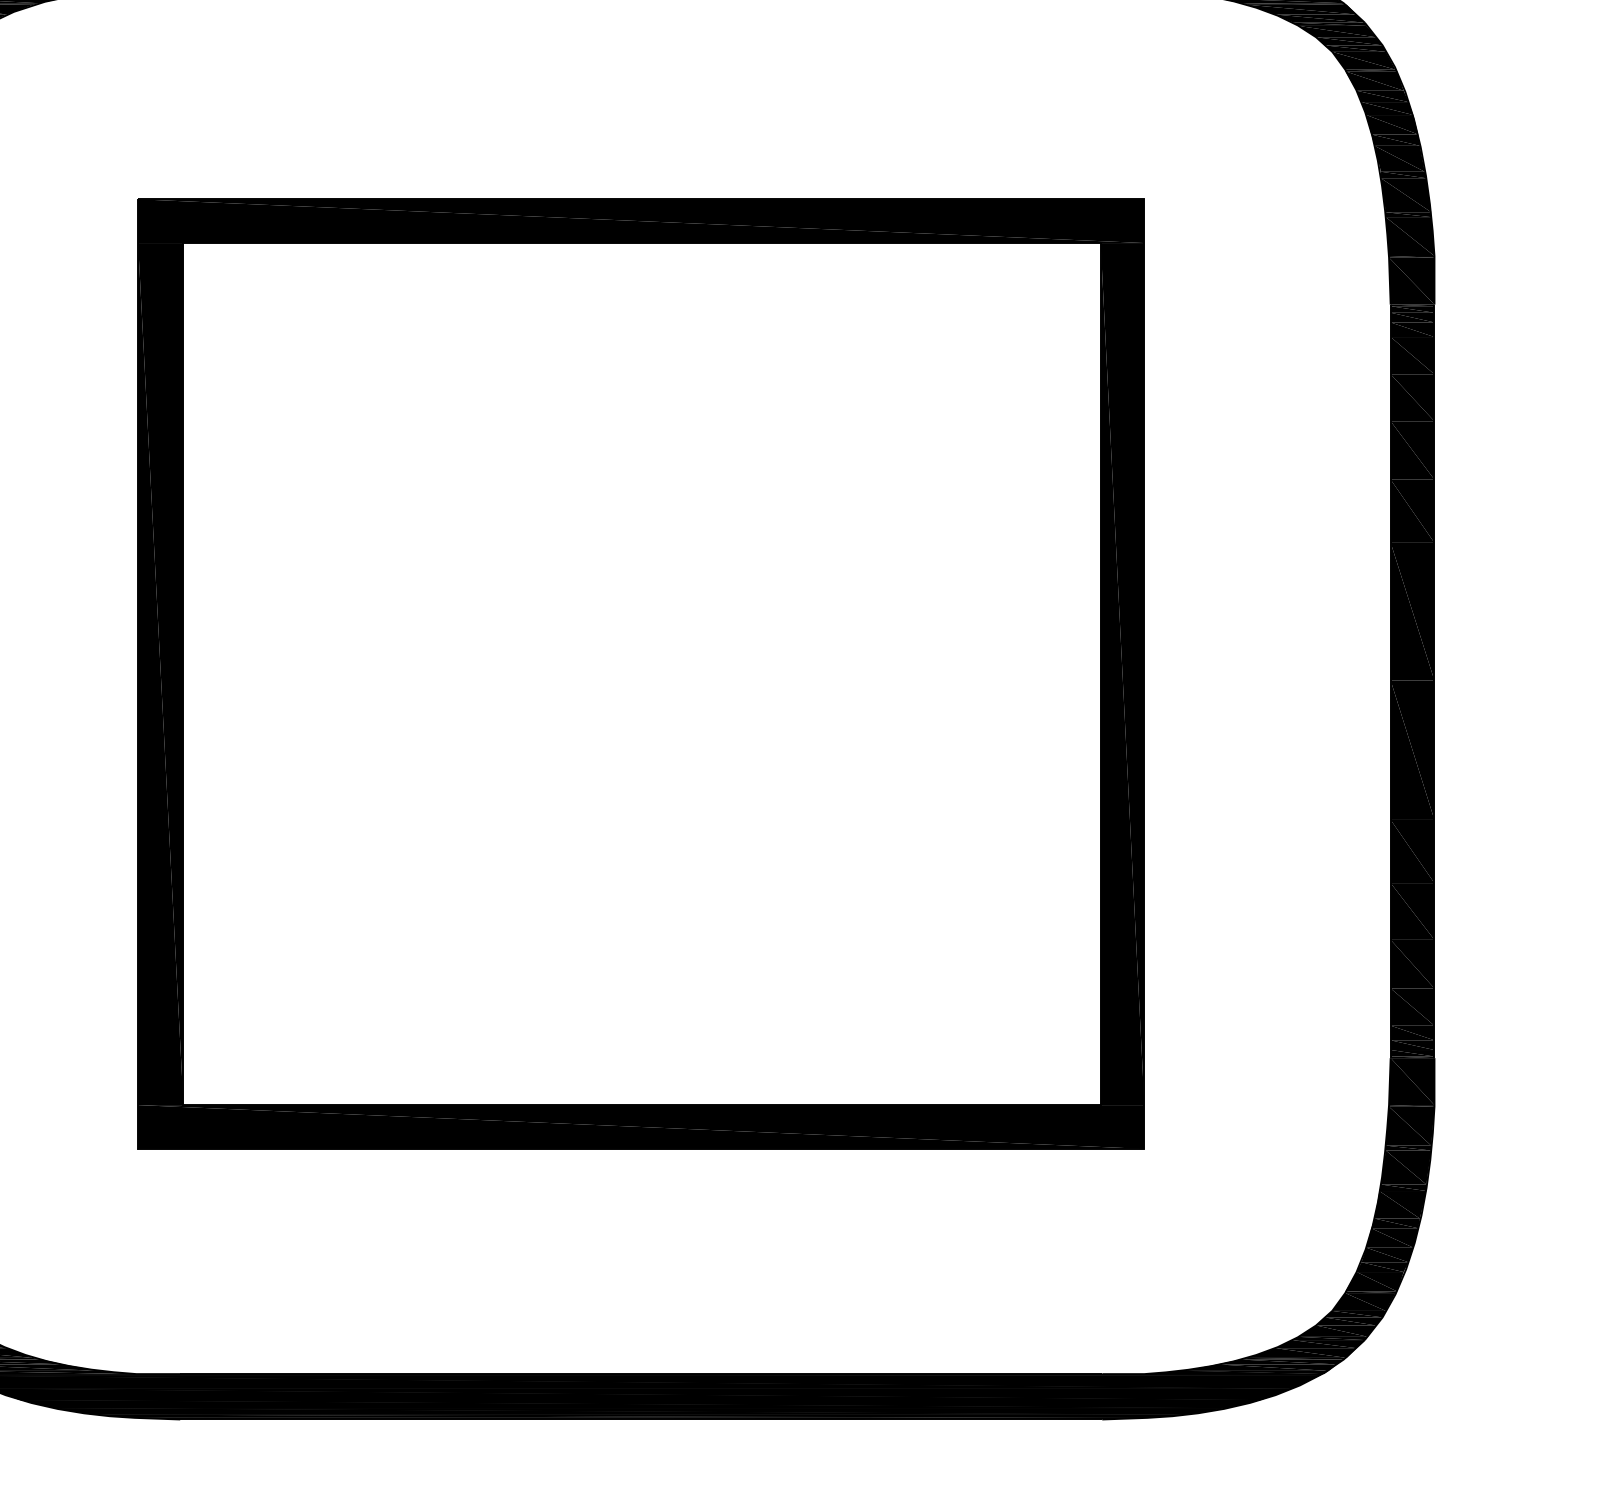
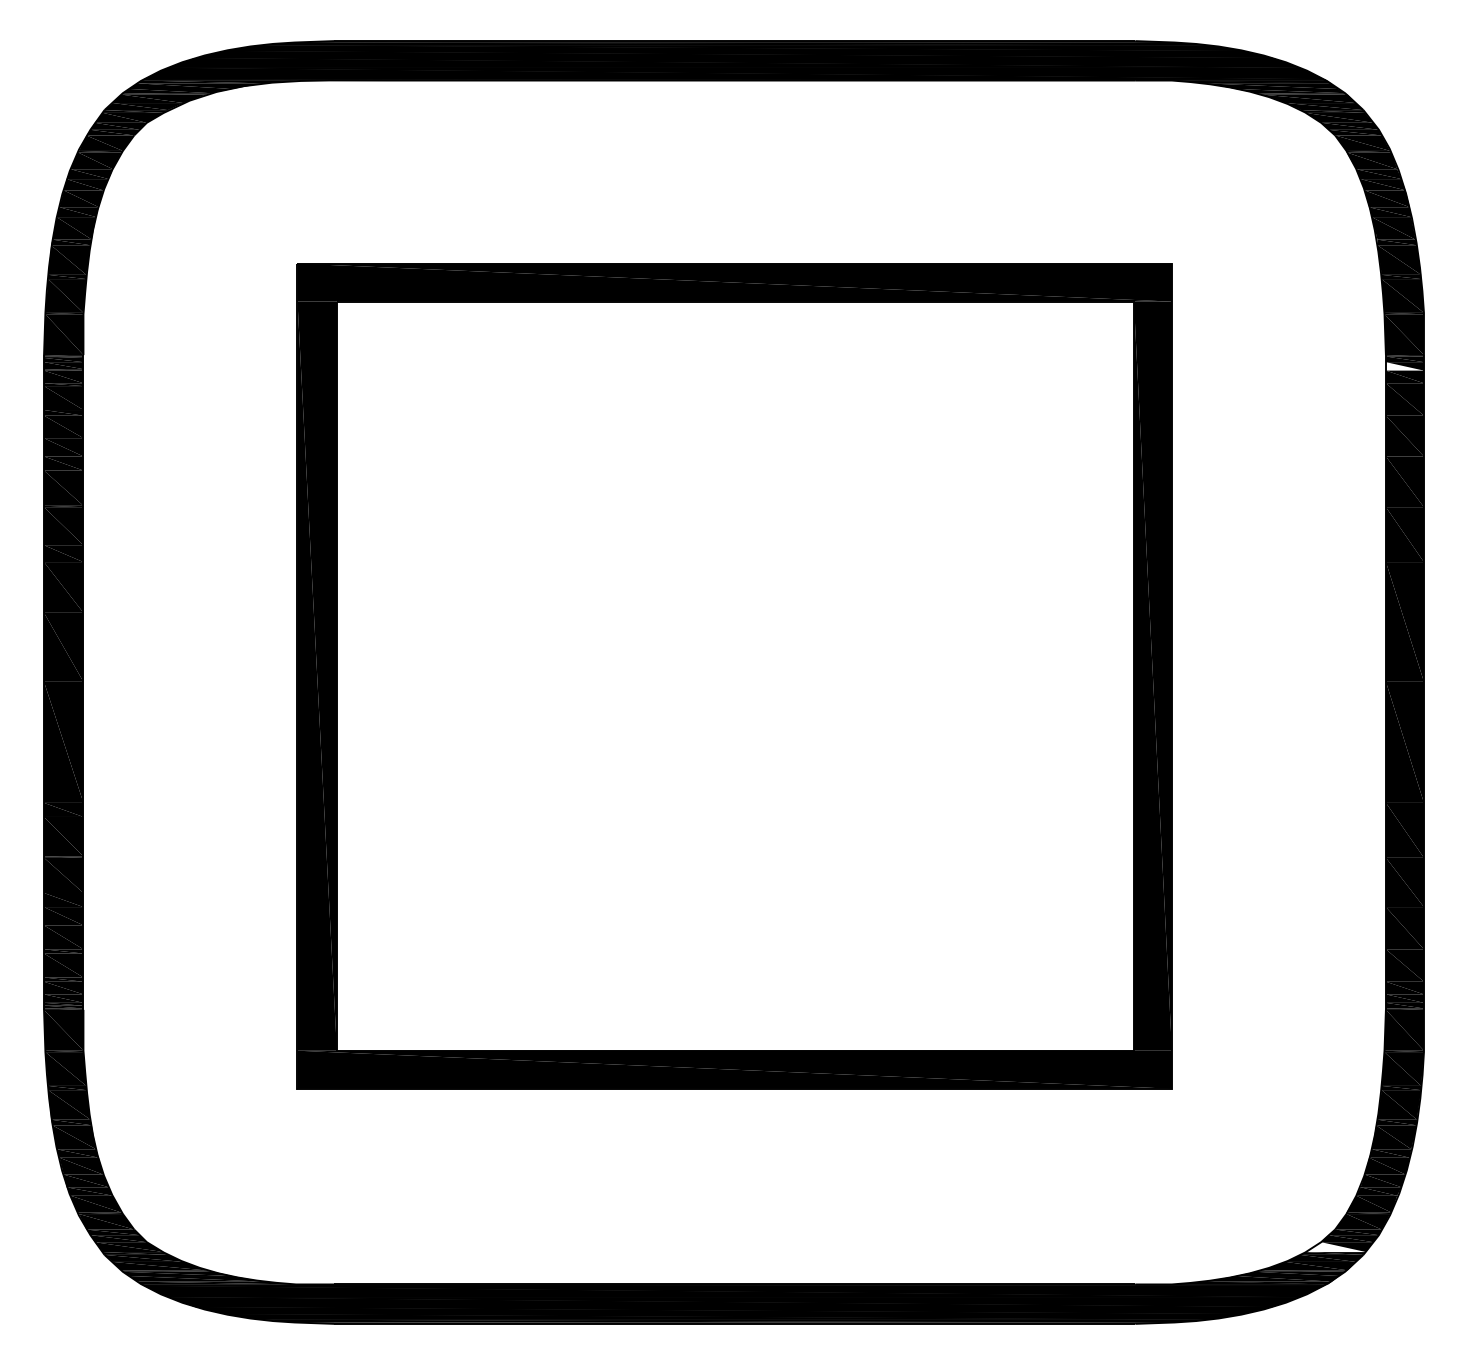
fill: (1412, 317) -> (1404, 366), removed
fill: (1332, 1331) -> (1335, 1247), removed

